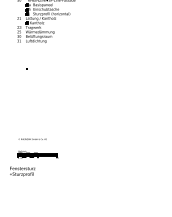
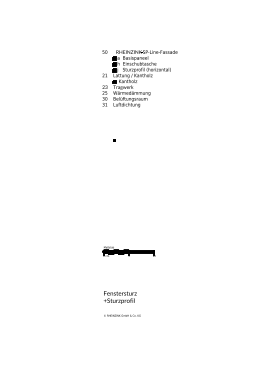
text: (32, 139) -> (122, 315), moved
text: (22, 171) -> (120, 297), moved

